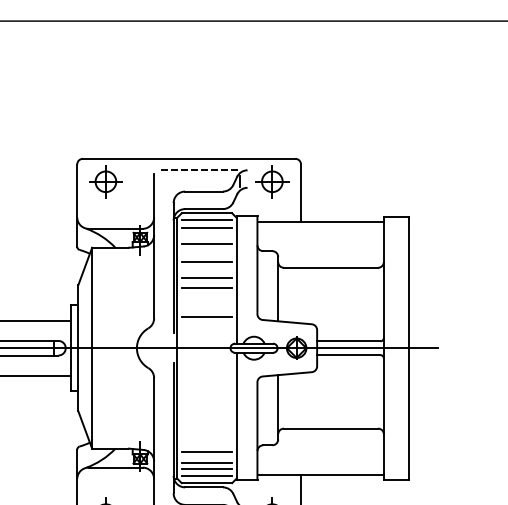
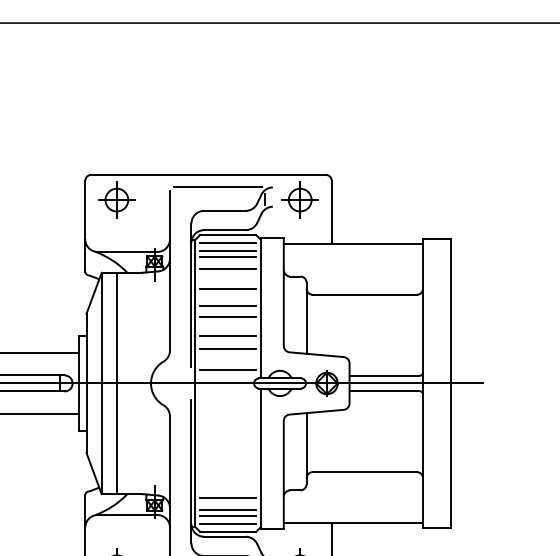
line: (197, 170) -> (217, 187), dashed -> solid
line: (206, 232) -> (227, 256), added
line: (206, 305) -> (227, 336), added
line: (206, 335) -> (227, 369), added
line: (105, 348) -> (116, 383), added

